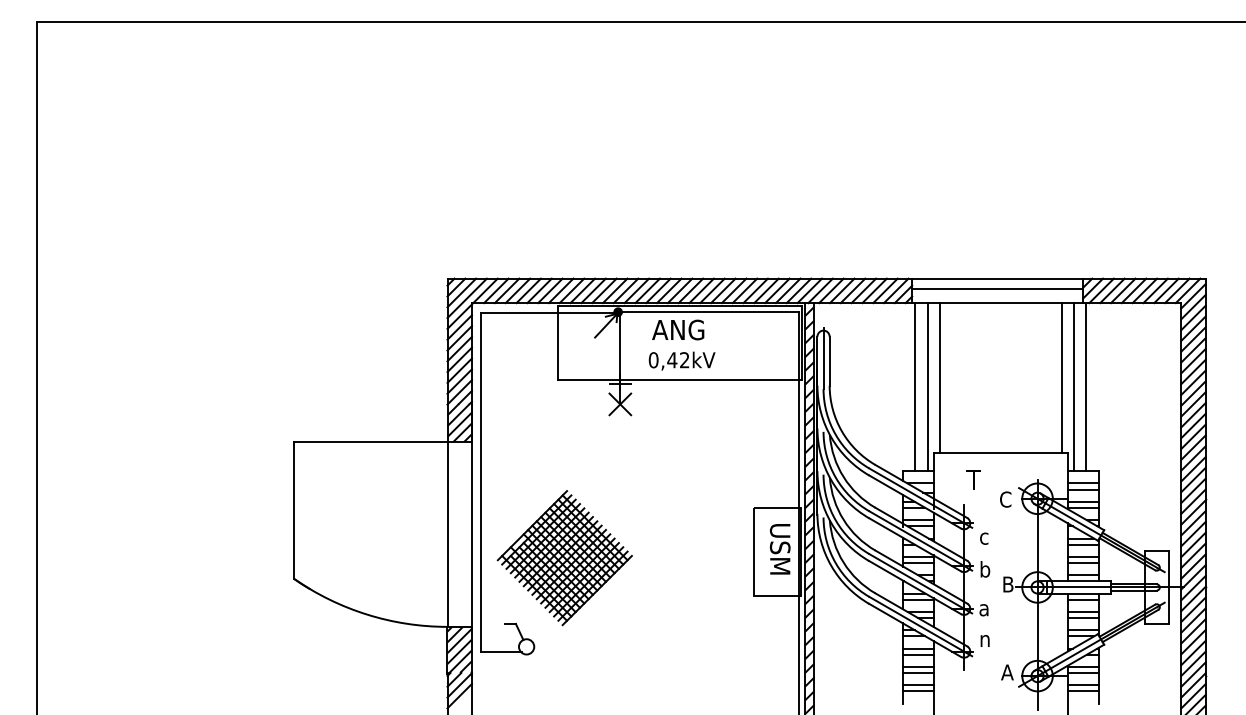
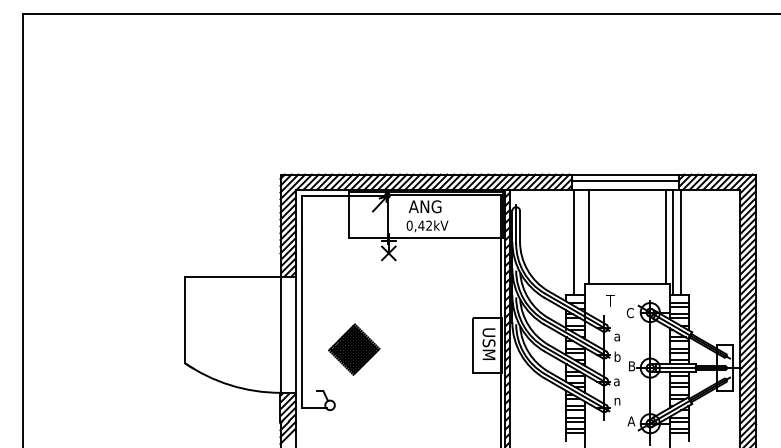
line: (927, 387) -> (581, 242), removed
text: (983, 538) -> (616, 337), c -> a
part: (565, 557) -> (354, 349), size x0.6

